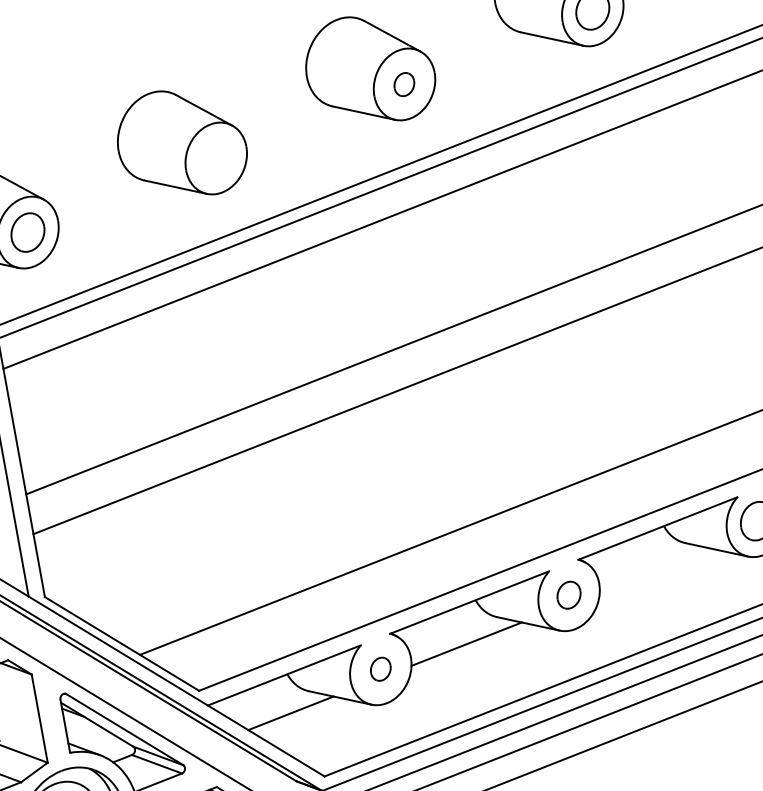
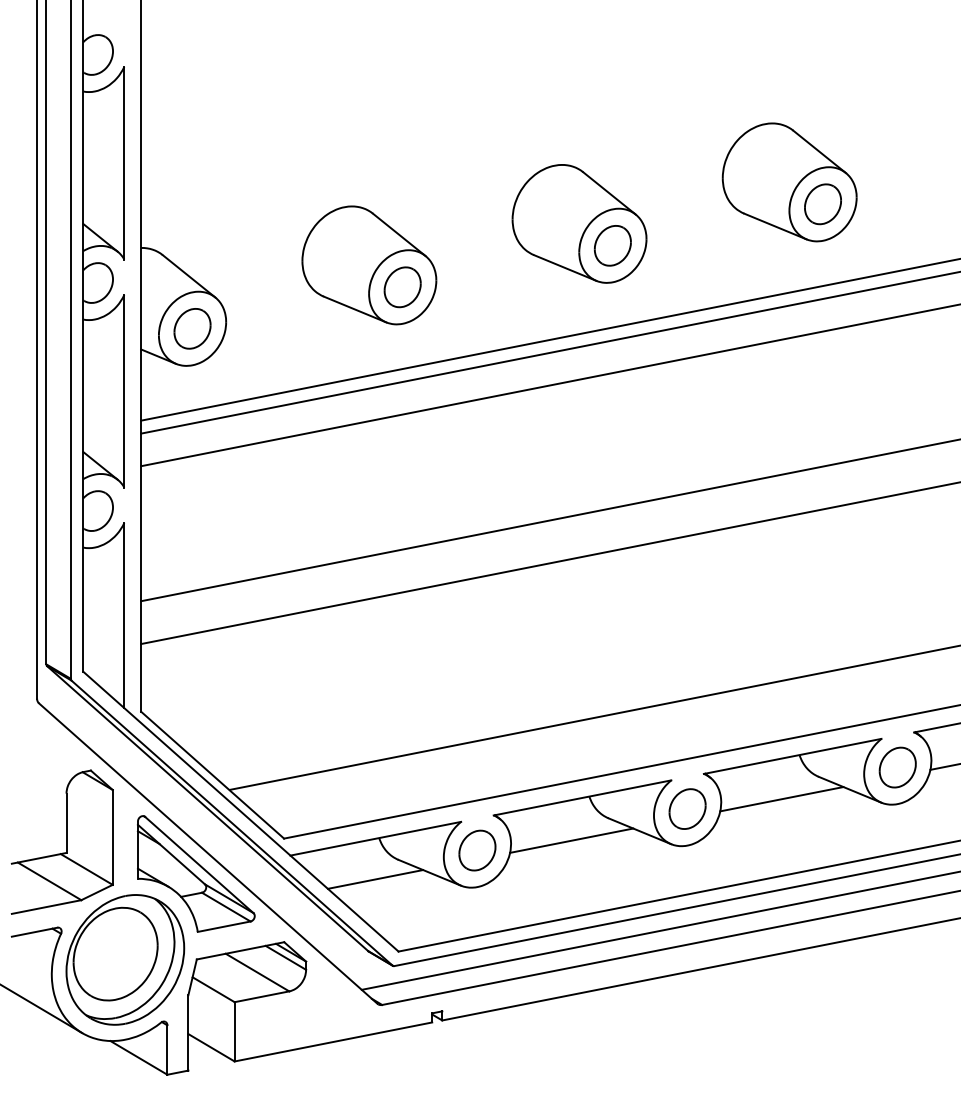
part: (404, 84) -> (612, 245), size x1.67
part: (216, 158) -> (402, 287), added
line: (654, 570) -> (781, 799), added
part: (568, 594) -> (687, 808), size x1.43
part: (380, 669) -> (477, 850), size x1.67

